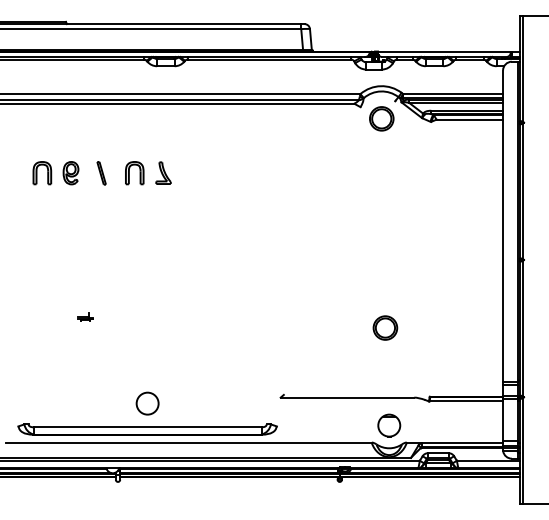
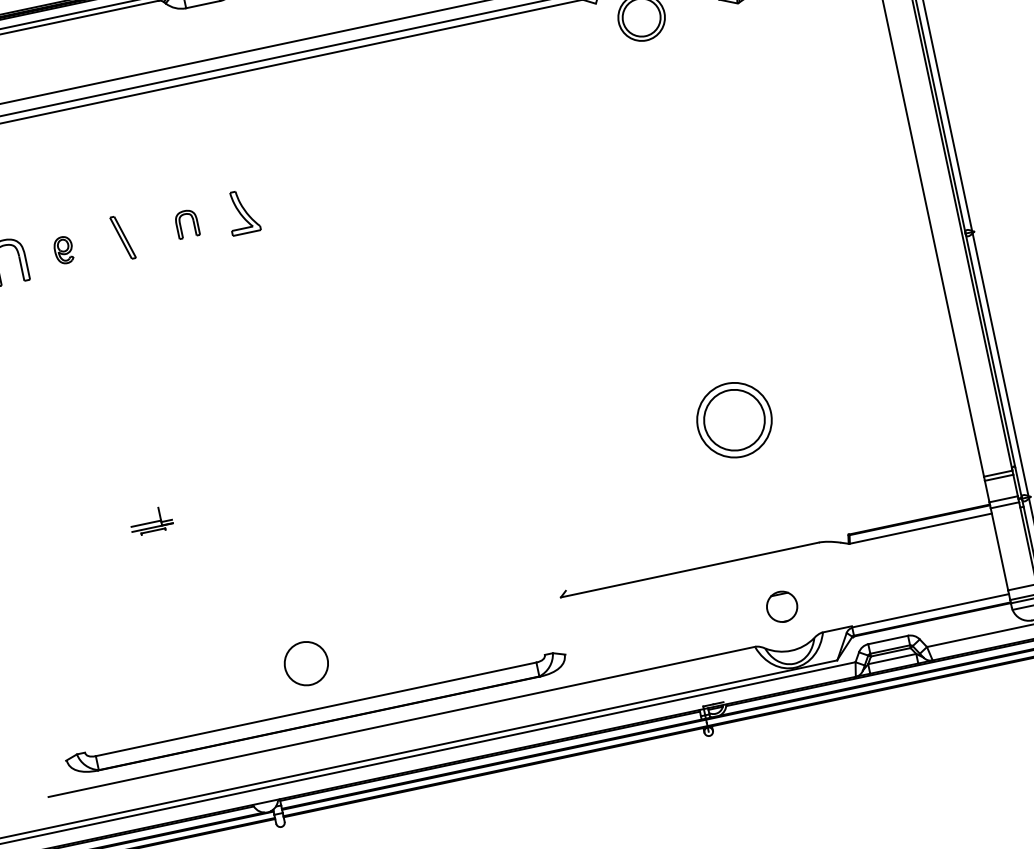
part: (70, 173) -> (62, 250), size x0.6
part: (134, 173) -> (186, 224), size x0.6
part: (85, 316) -> (150, 520), size x1.4
part: (385, 327) -> (734, 418), size x1.6
part: (389, 425) -> (782, 606), size x0.7

